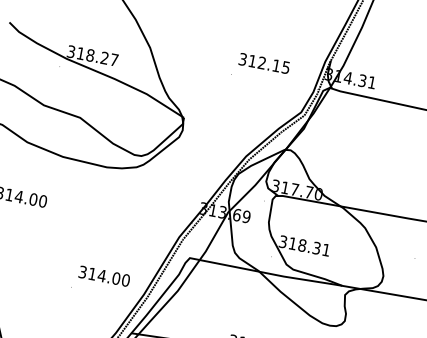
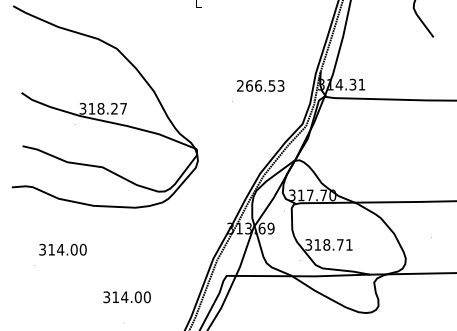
text: (264, 63) -> (260, 85), 312.15 -> 266.53
text: (317, 247) -> (340, 244), 318.31 -> 318.71
text: (103, 276) -> (126, 297), moved

